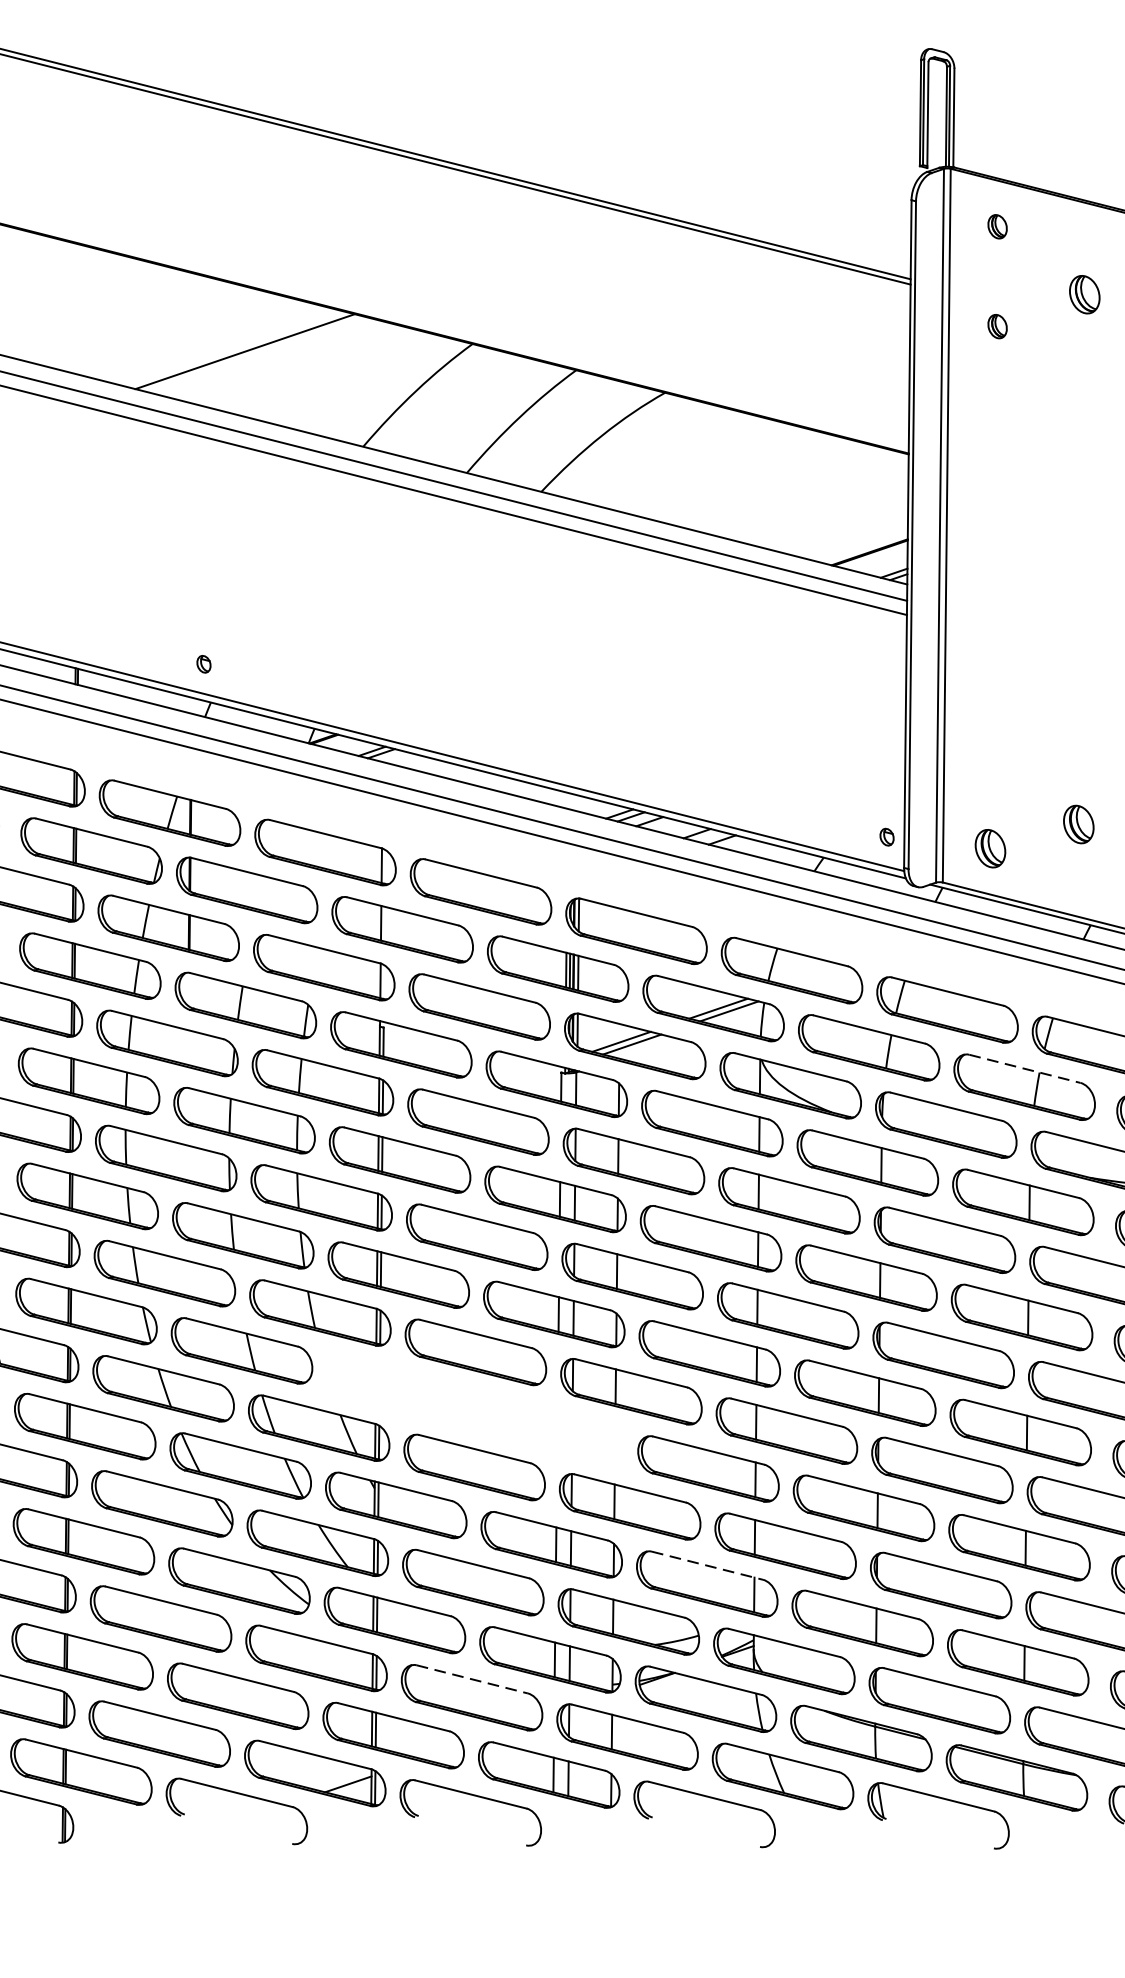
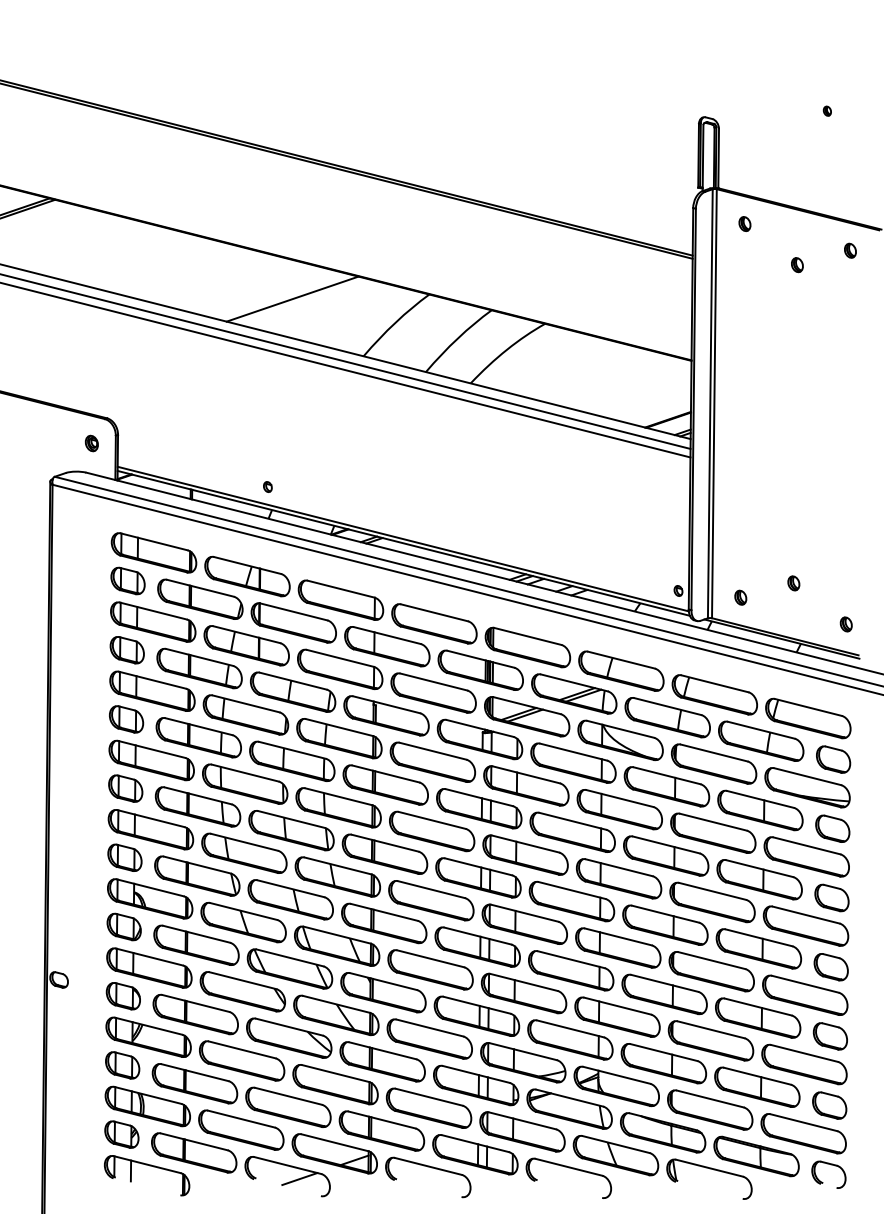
part: (1085, 295) -> (797, 265), size x0.62
part: (996, 325) -> (744, 283), removed
part: (1078, 824) -> (793, 583), size x0.62
part: (990, 848) -> (740, 597), size x0.62
line: (1025, 1069) -> (761, 730), dashed -> solid
part: (474, 1408) -> (430, 934), added
line: (709, 1566) -> (571, 1029), dashed -> solid
line: (472, 1679) -> (429, 1097), dashed -> solid
line: (256, 1816) -> (299, 1179), added

